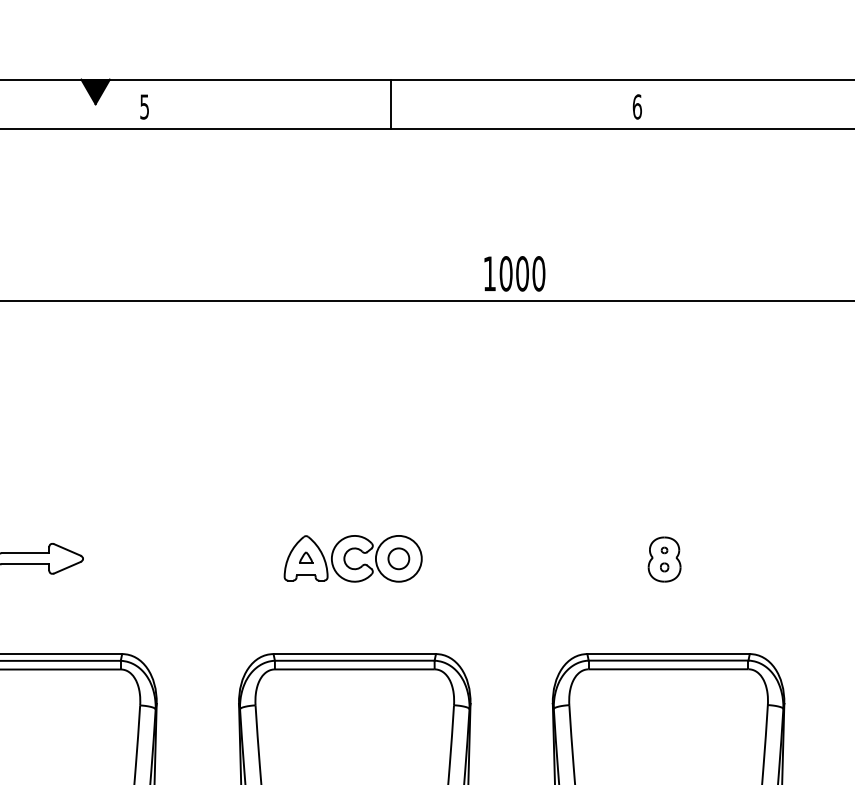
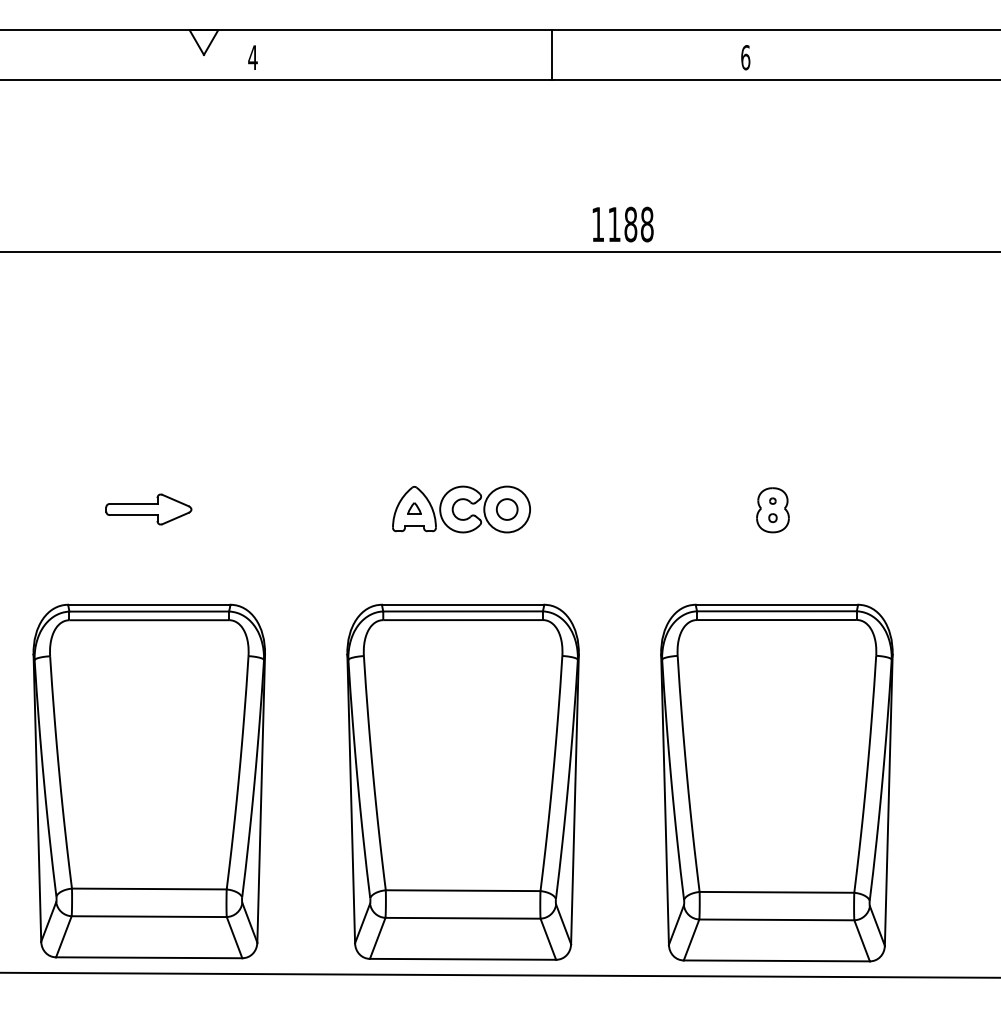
fill: (95, 91) -> (203, 42), removed
line: (391, 103) -> (551, 54), moved
text: (144, 106) -> (252, 57), 5 -> 4
text: (522, 273) -> (630, 224), 1000 -> 1188

